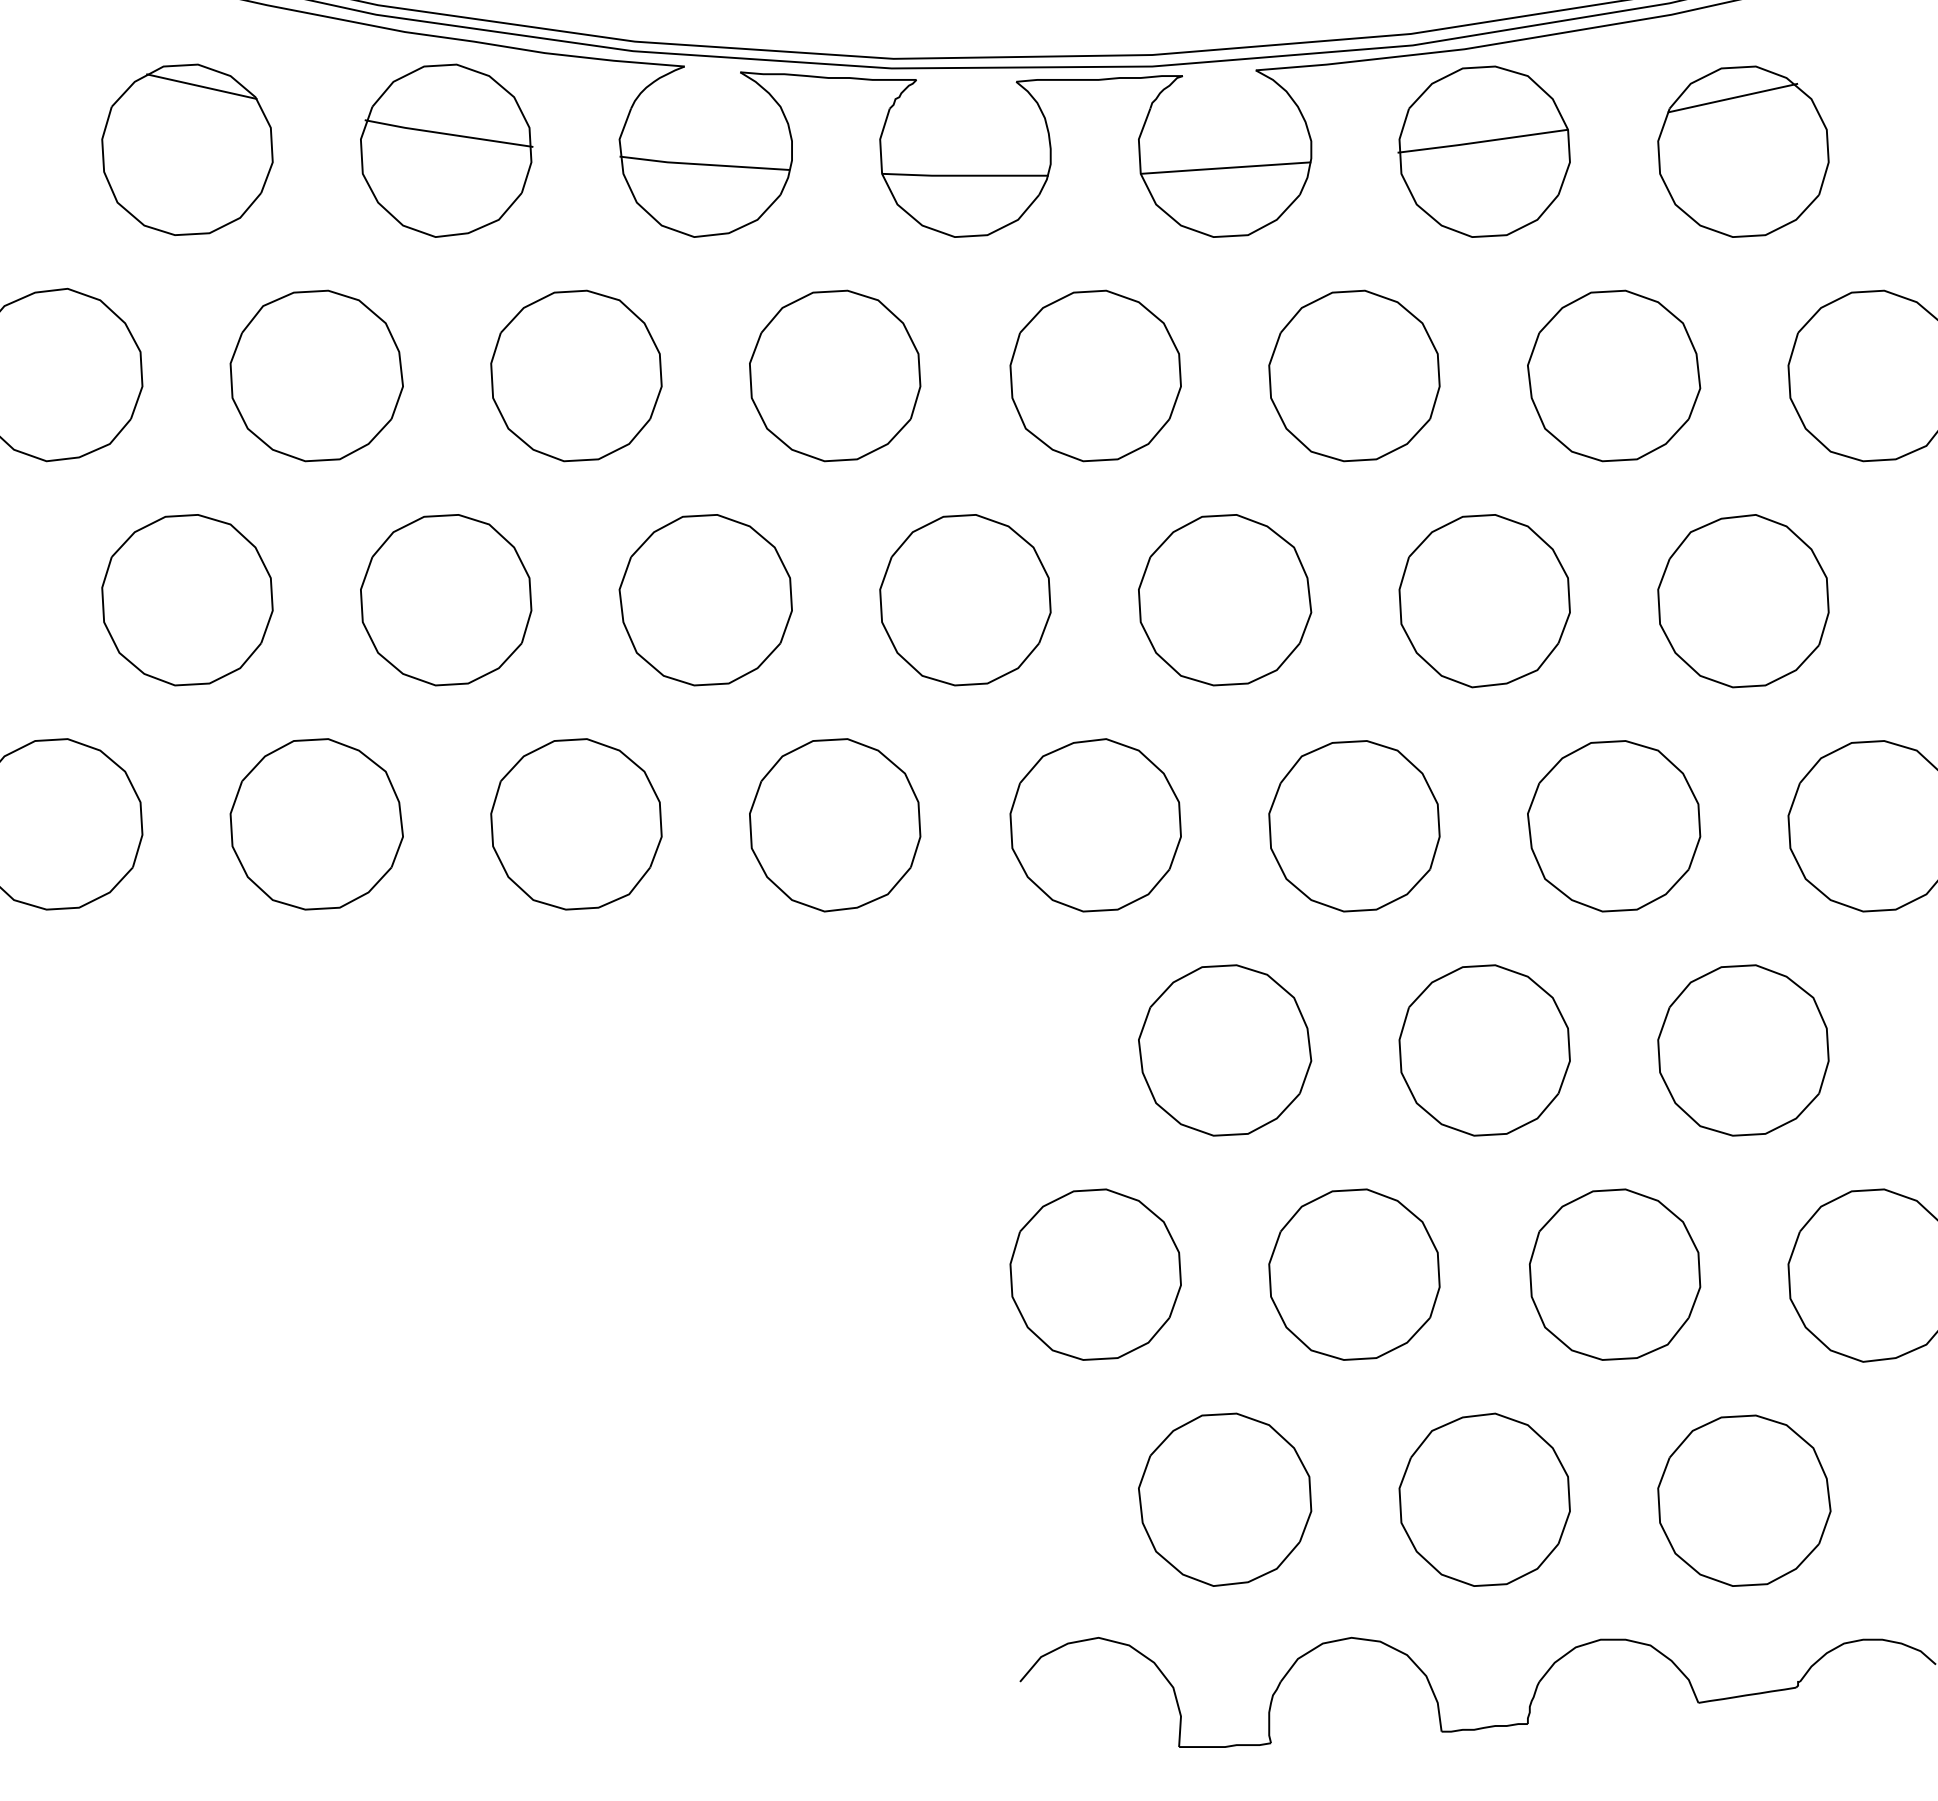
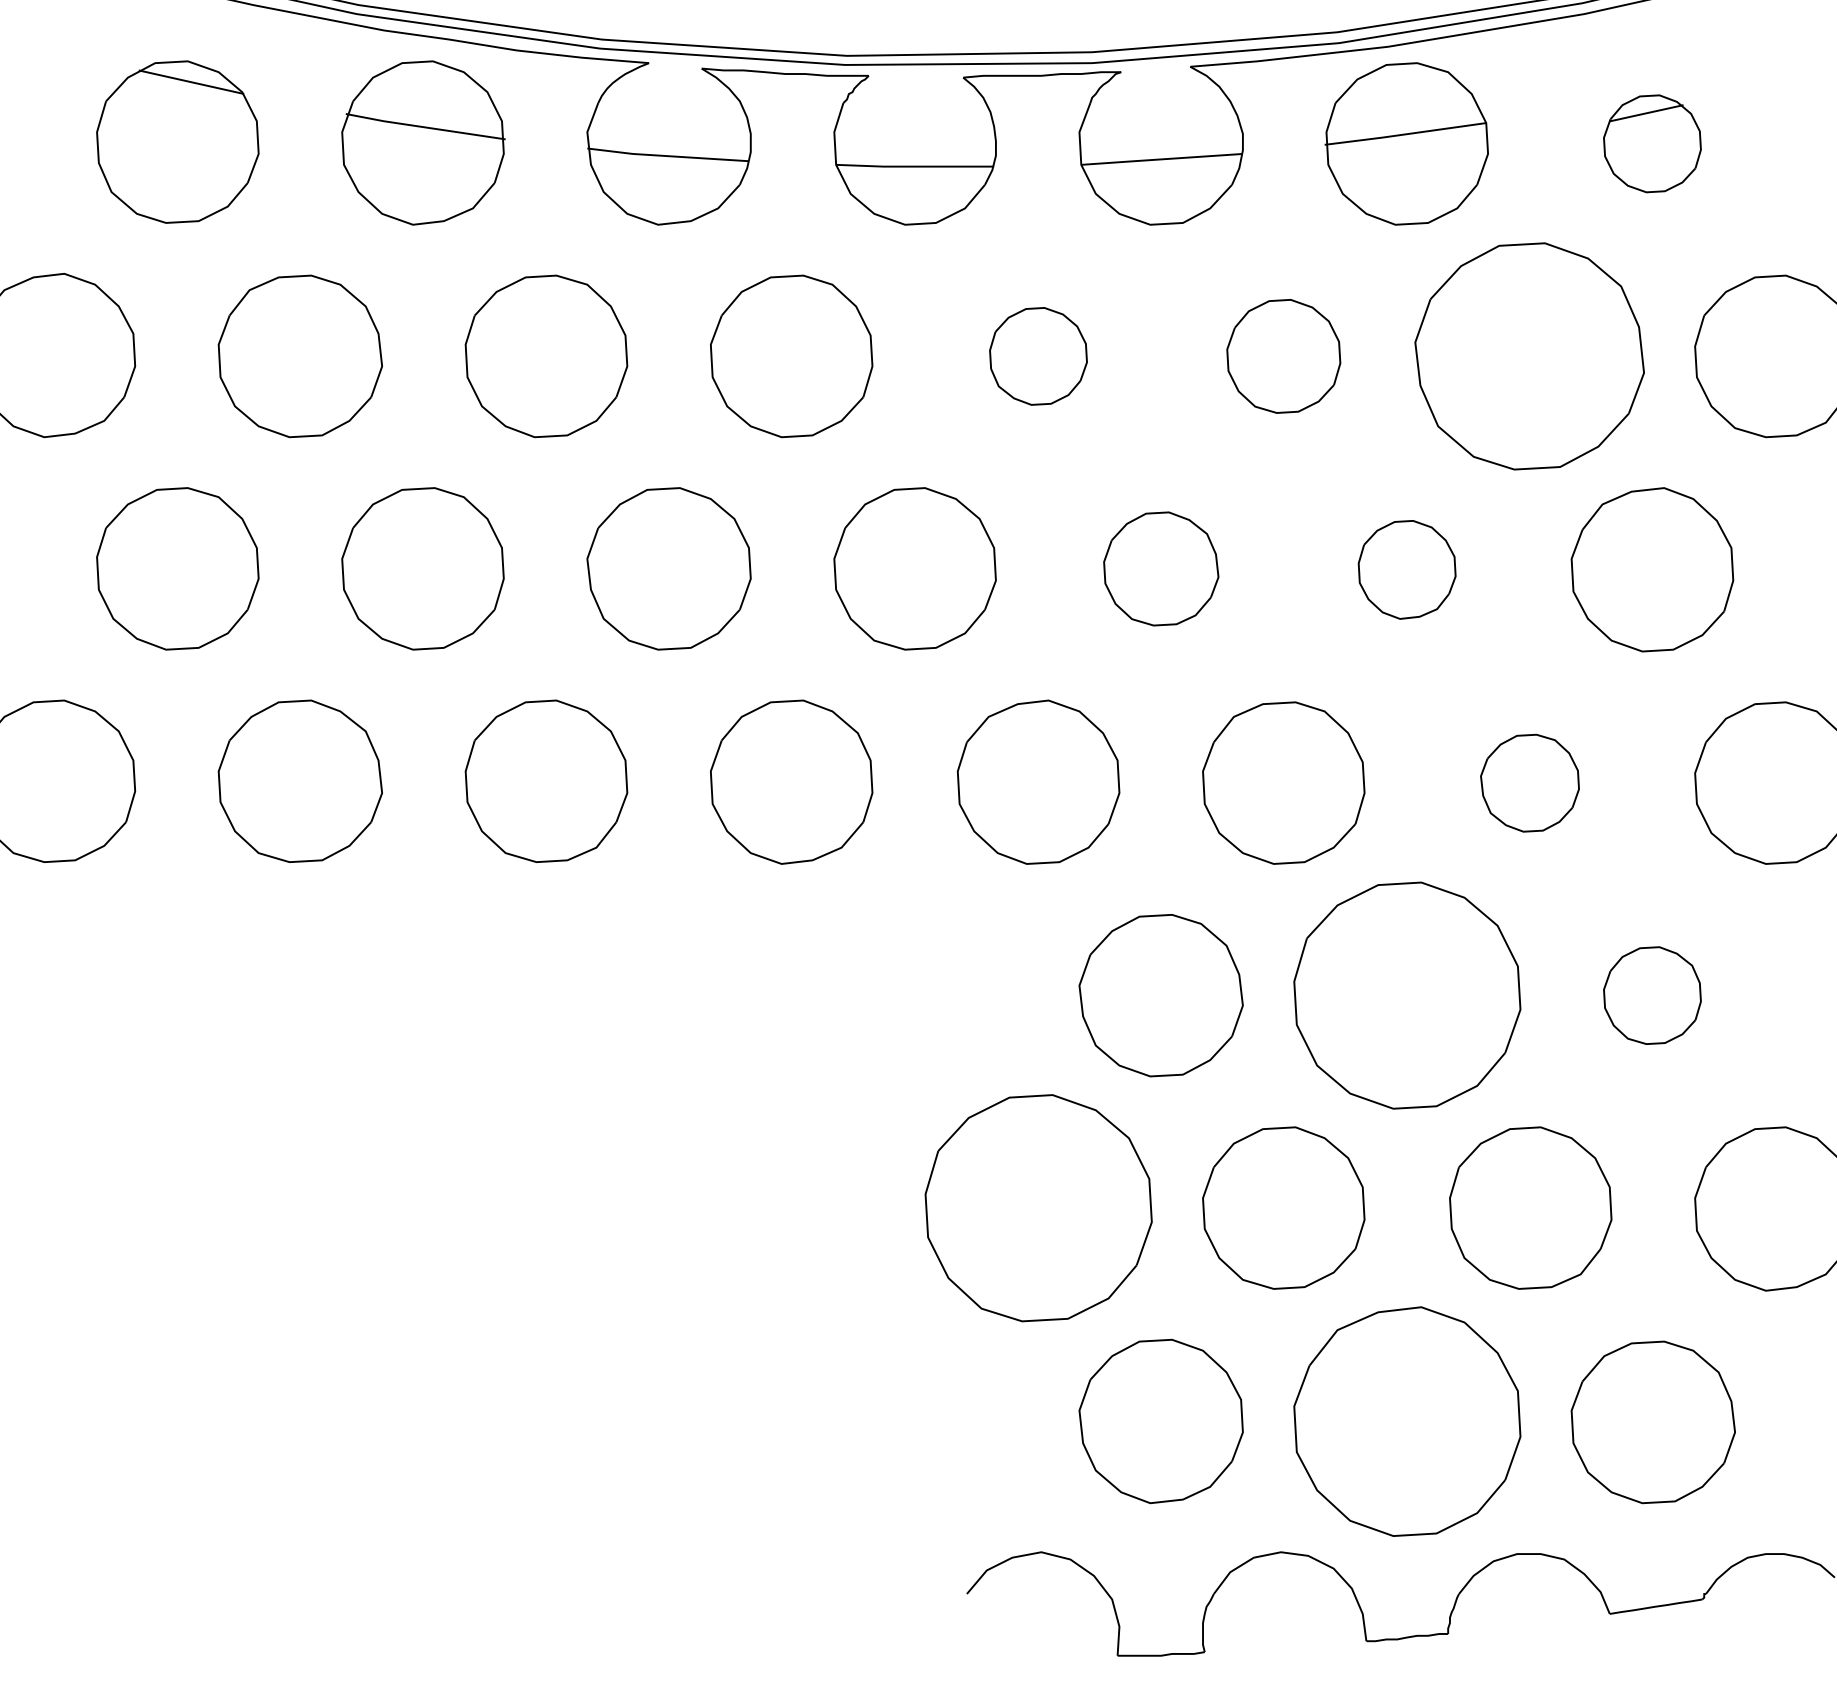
part: (1743, 151) -> (1652, 143), size x0.6
part: (1095, 375) -> (1038, 355), size x0.6
part: (1354, 375) -> (1283, 355), size x0.7
part: (1614, 375) -> (1530, 355), size x1.4
part: (1225, 600) -> (1161, 569), size x0.7
part: (1484, 601) -> (1407, 570), size x0.6
part: (1614, 826) -> (1530, 783), size x0.6
part: (1484, 1050) -> (1407, 995), size x1.4
part: (1743, 1050) -> (1652, 995), size x0.6
part: (1095, 1274) -> (1038, 1207), size x1.4
part: (1484, 1499) -> (1407, 1421), size x1.4

